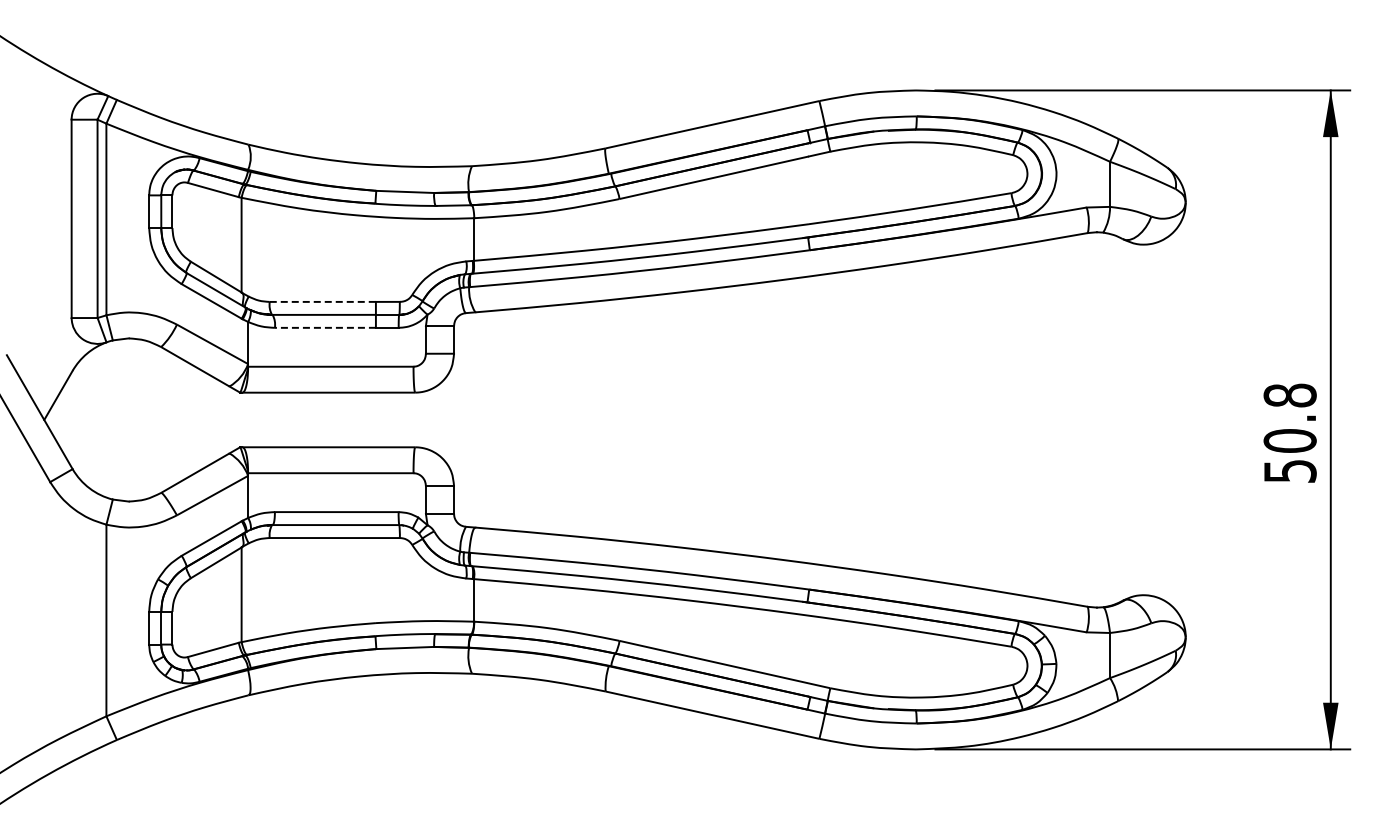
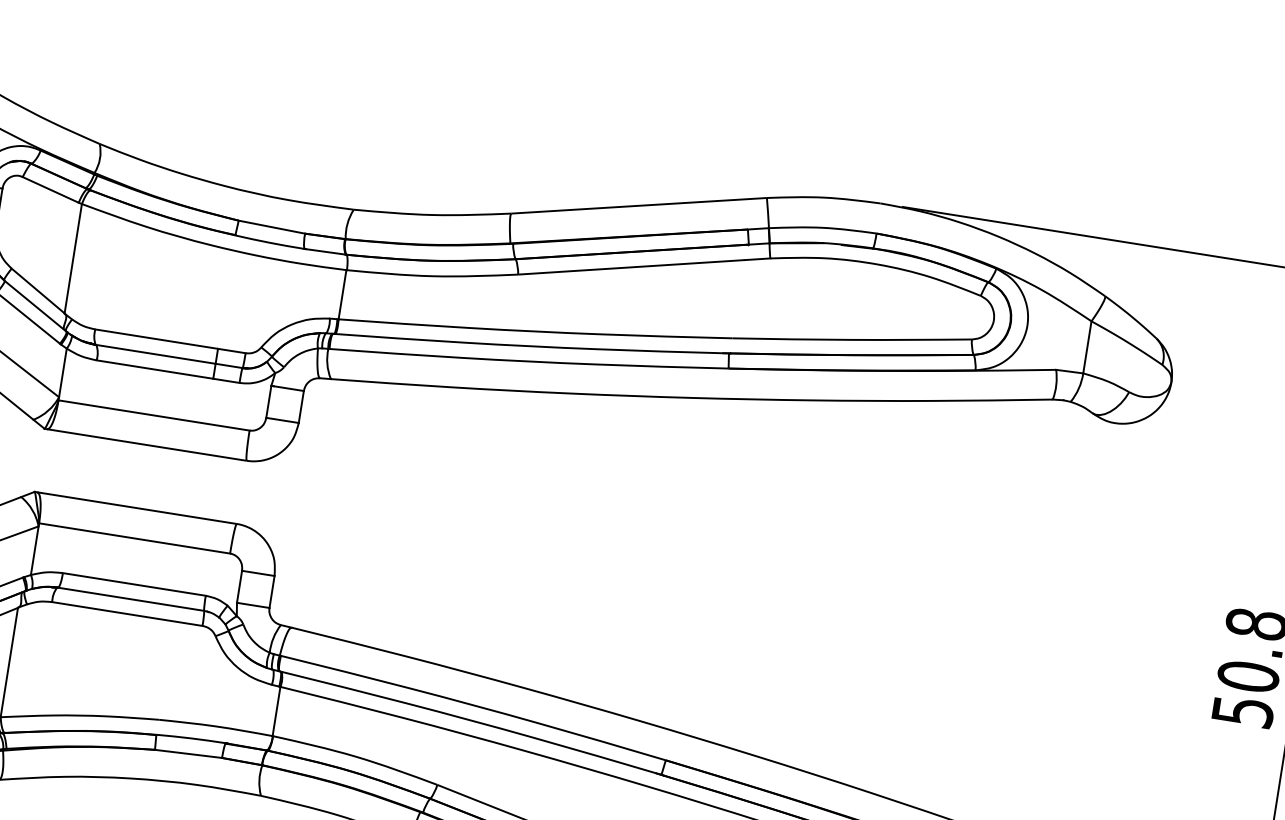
line: (323, 301) -> (157, 338), dashed -> solid
line: (325, 327) -> (155, 369), dashed -> solid

